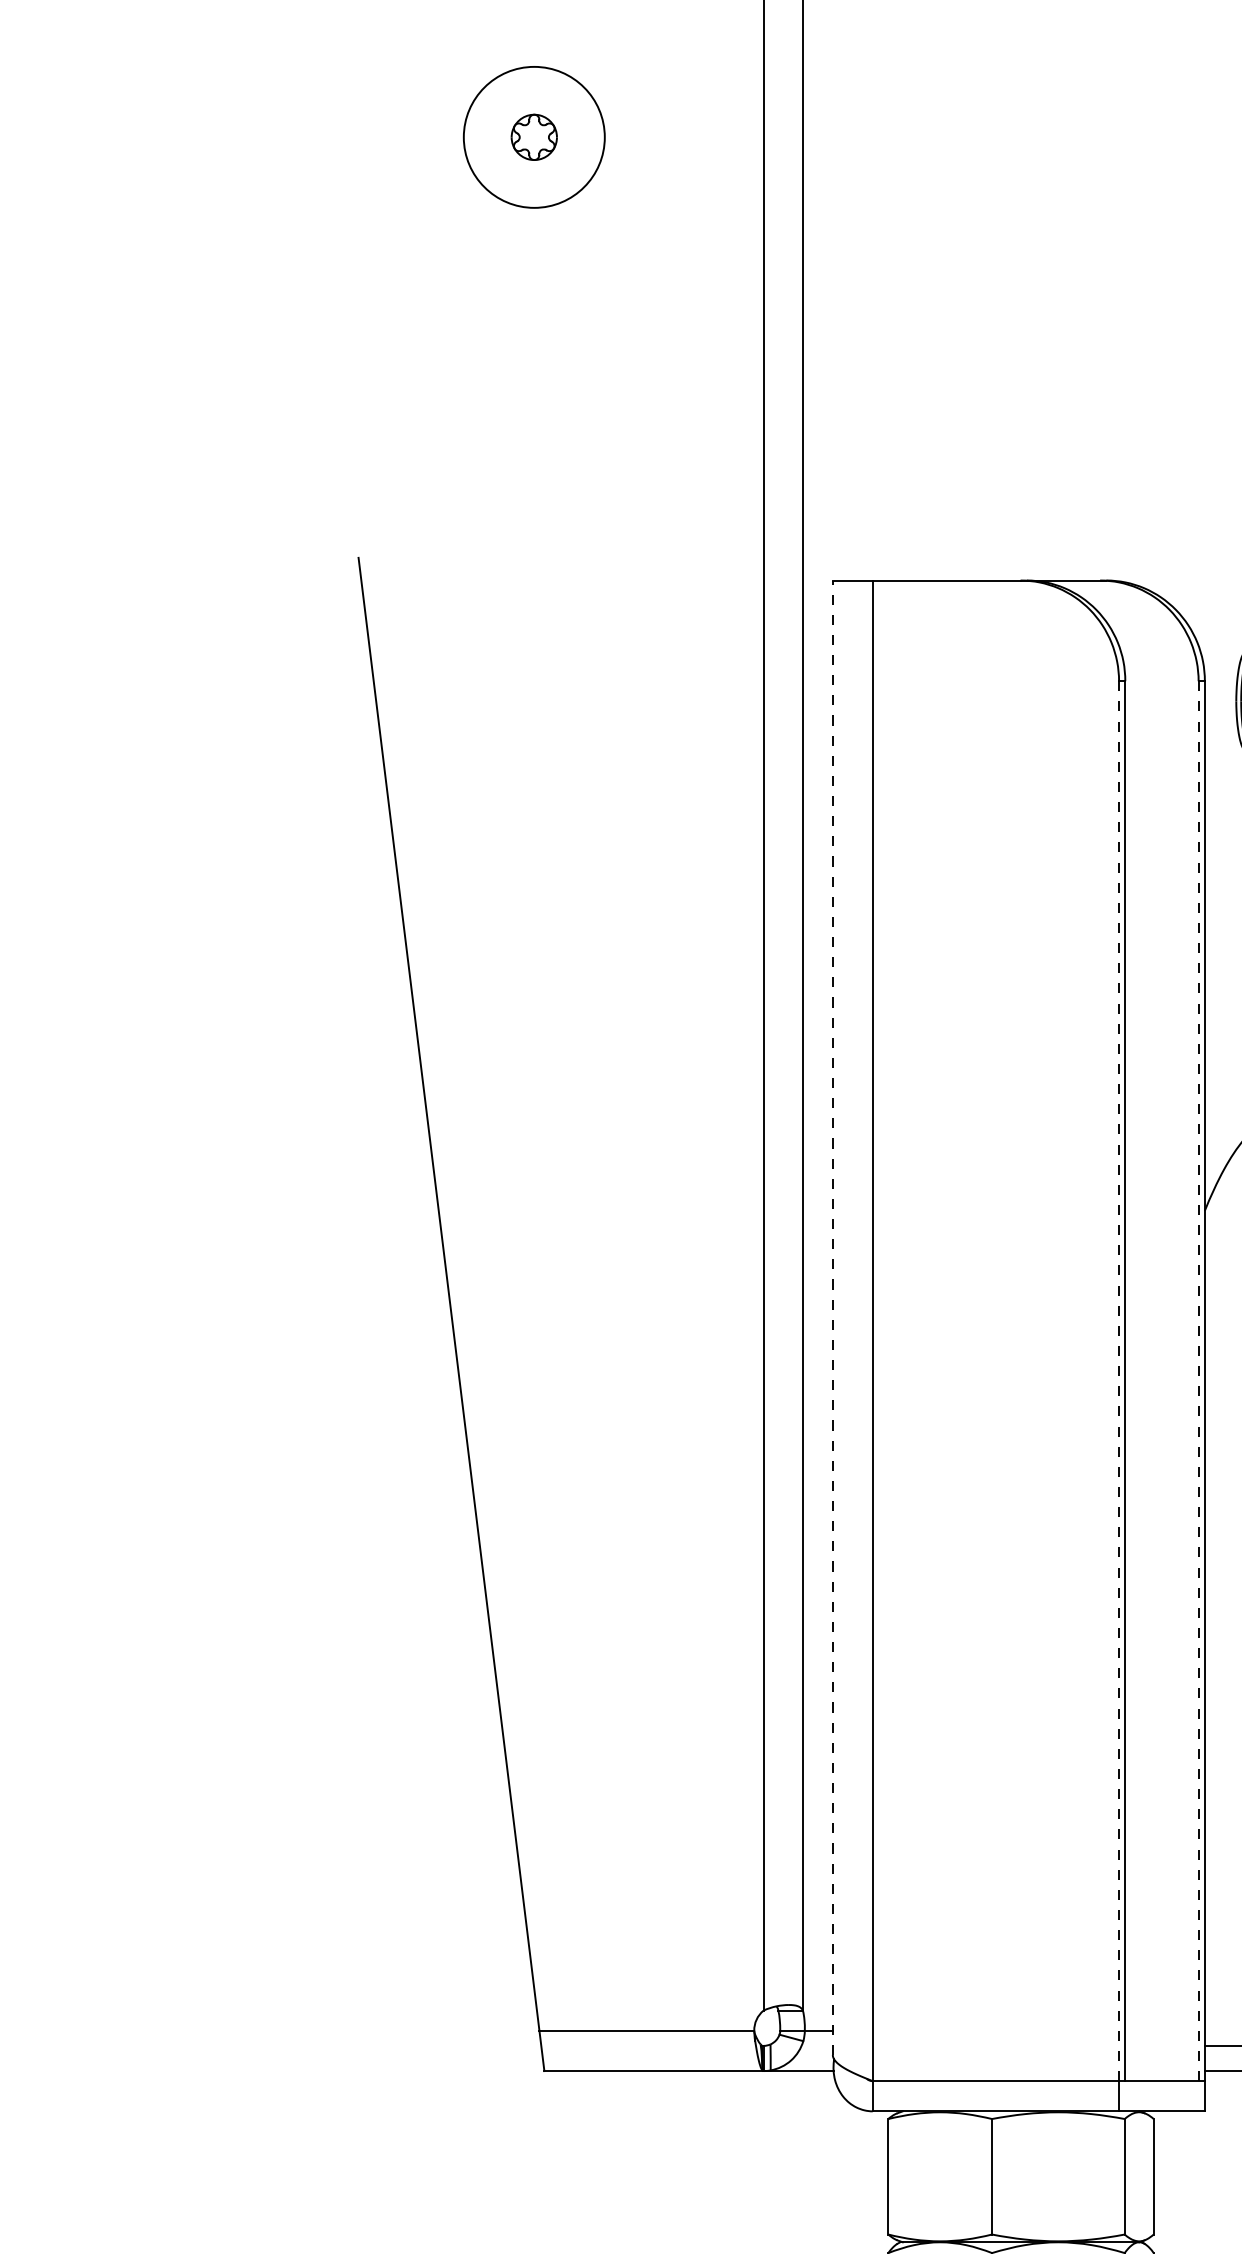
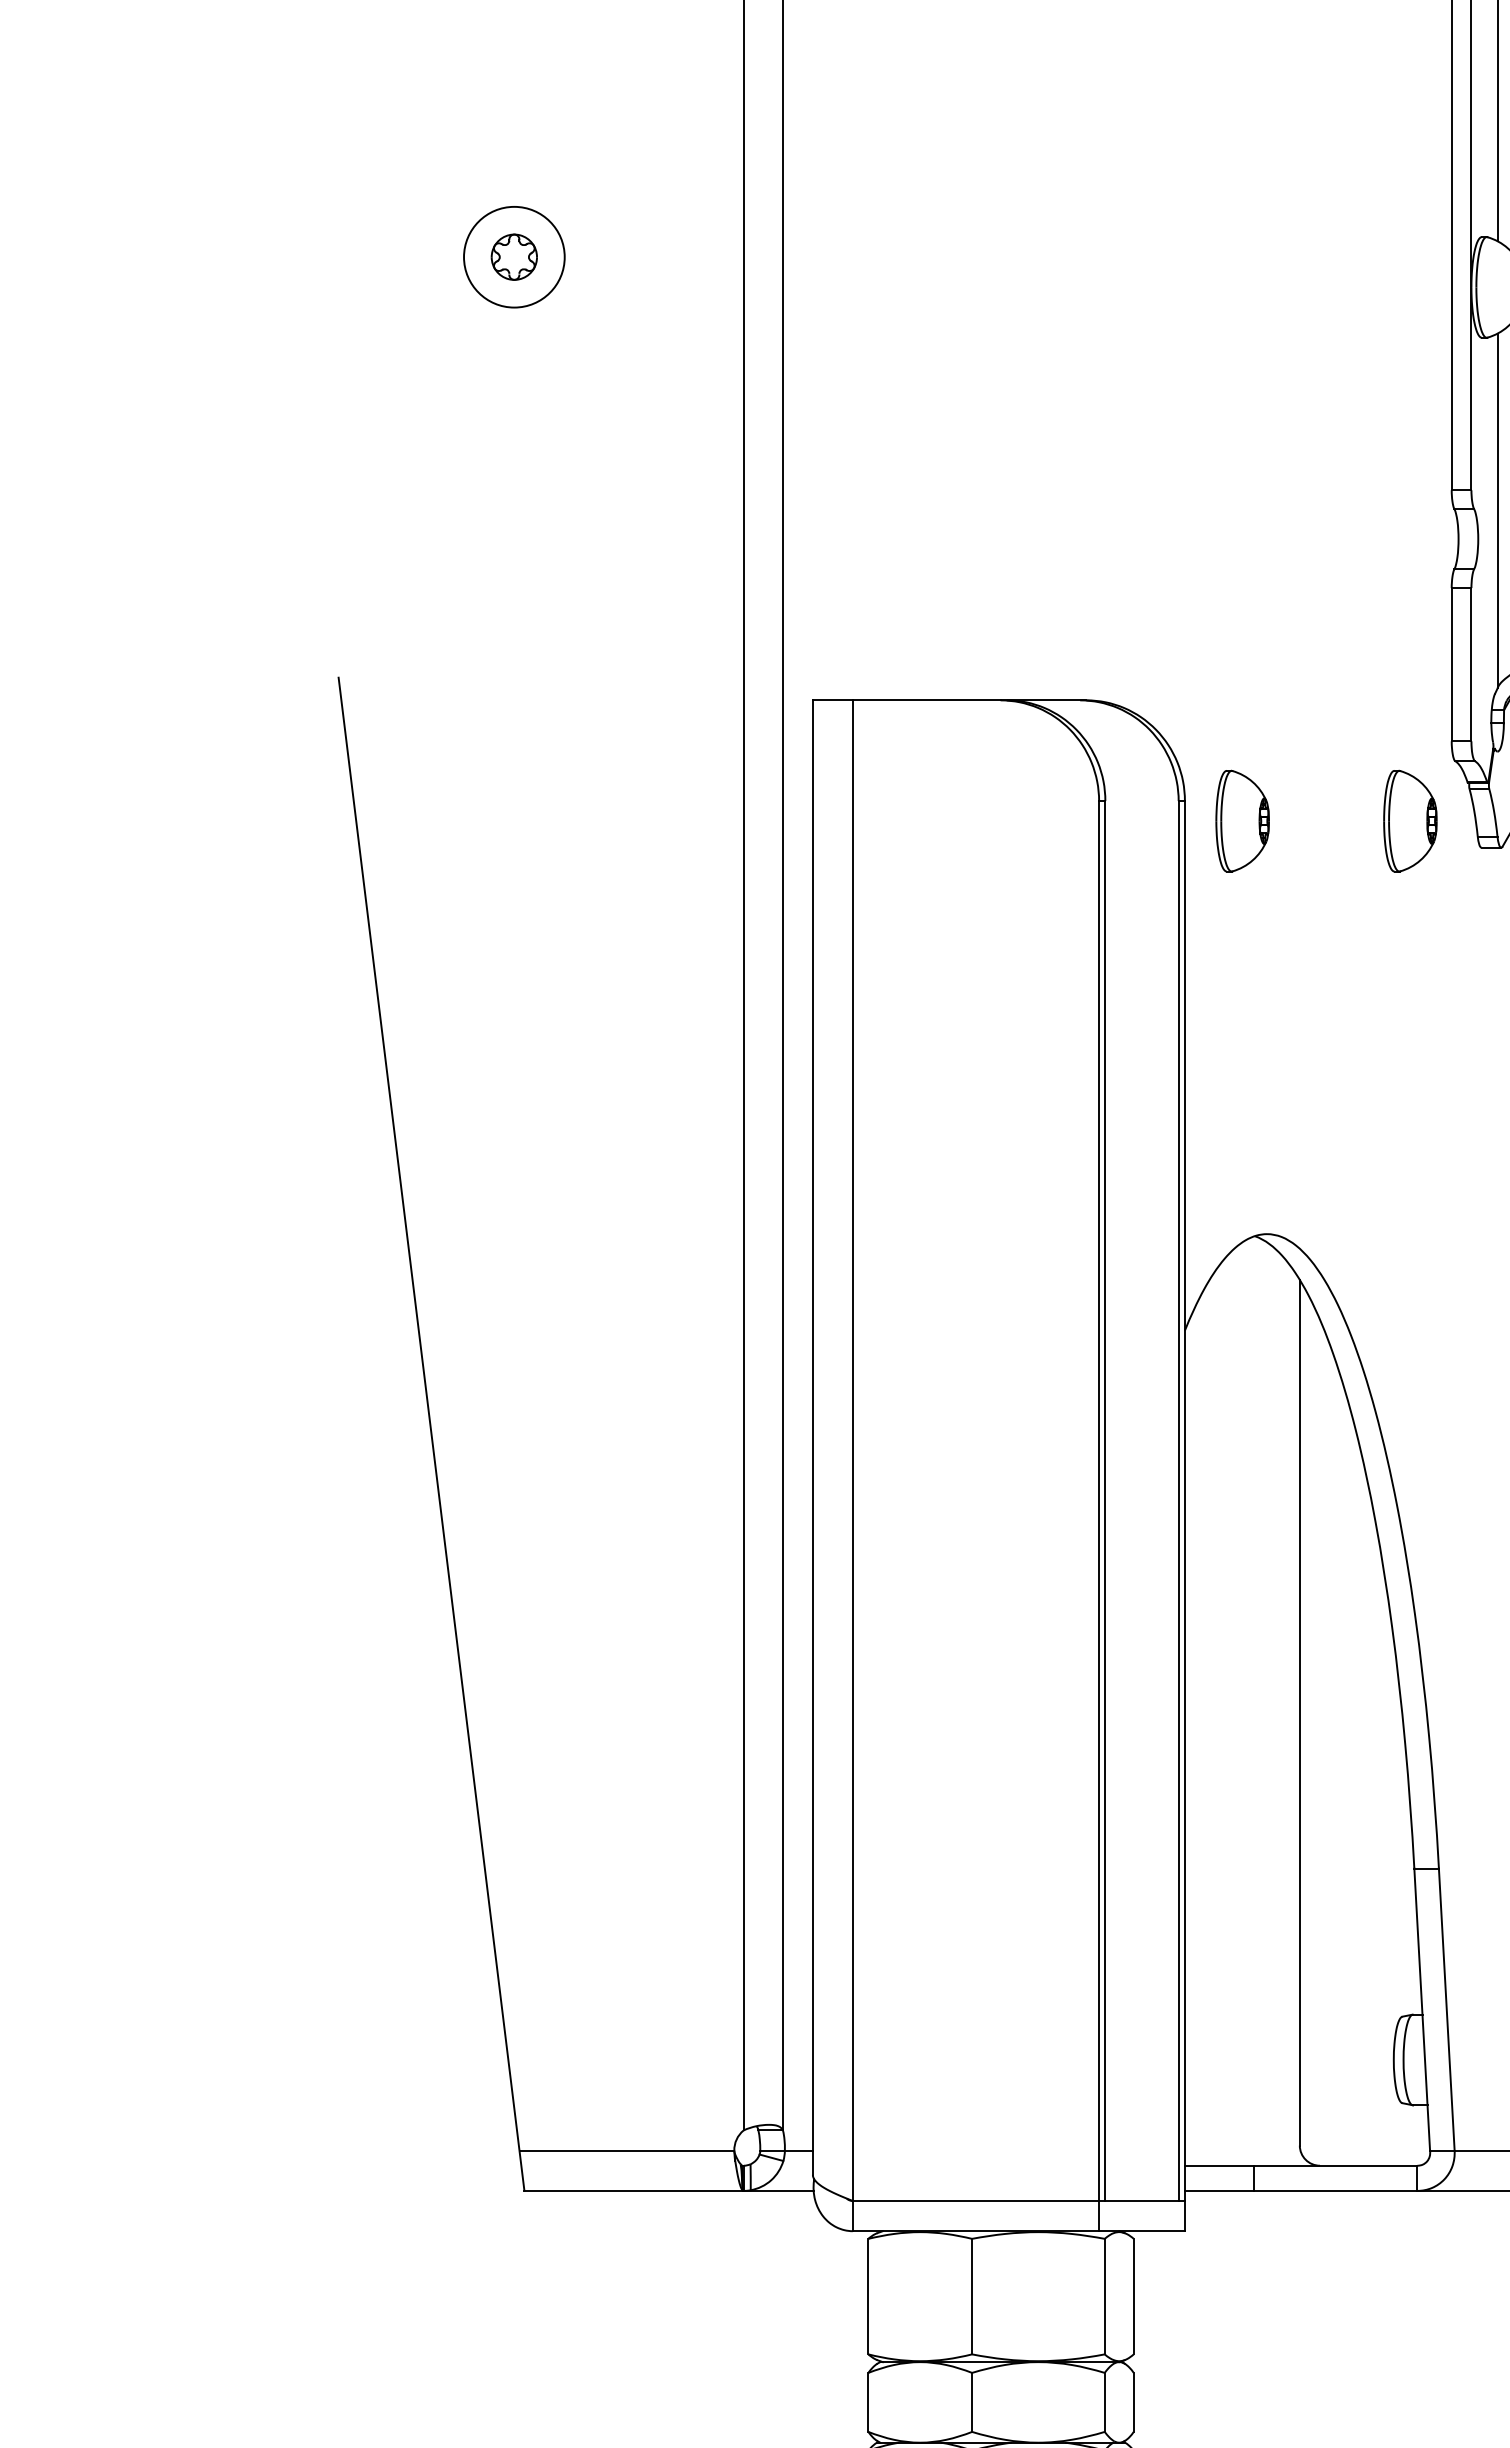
circle: (534, 136) -> (514, 256), size x0.71
line: (832, 1317) -> (812, 1437), dashed -> solid
line: (1119, 1381) -> (1099, 1501), dashed -> solid
line: (1198, 1381) -> (1178, 1501), dashed -> solid

